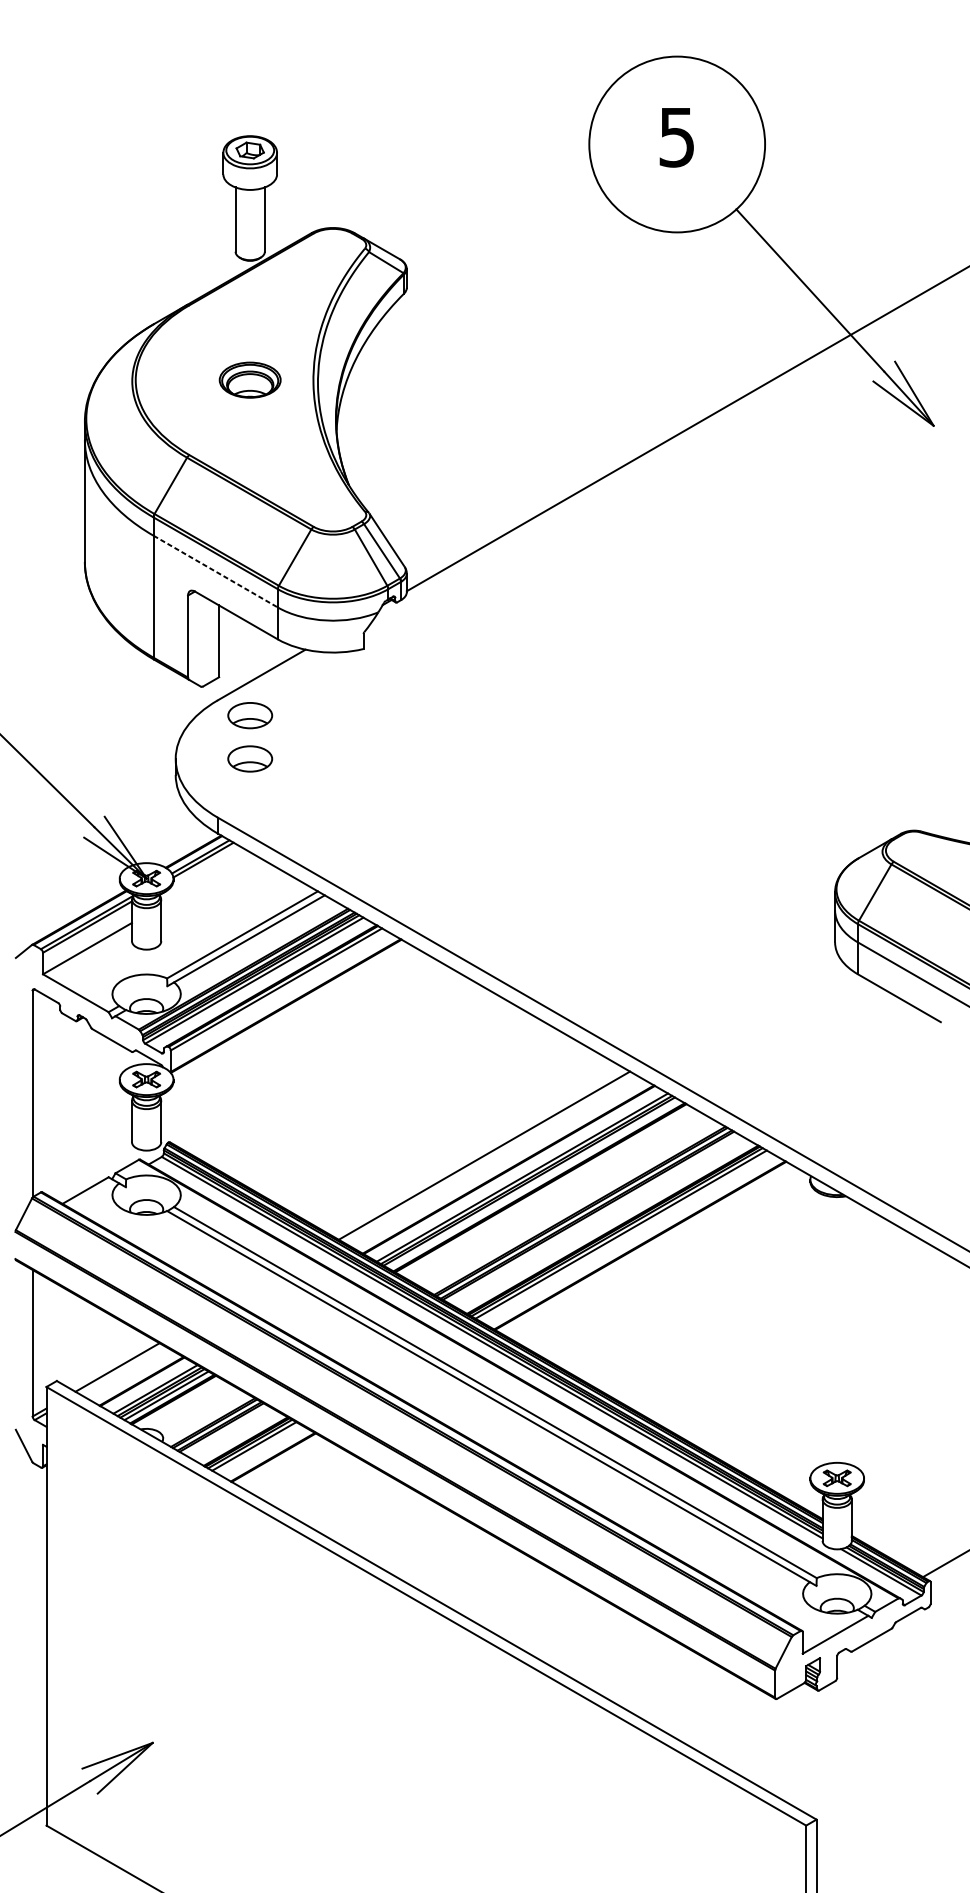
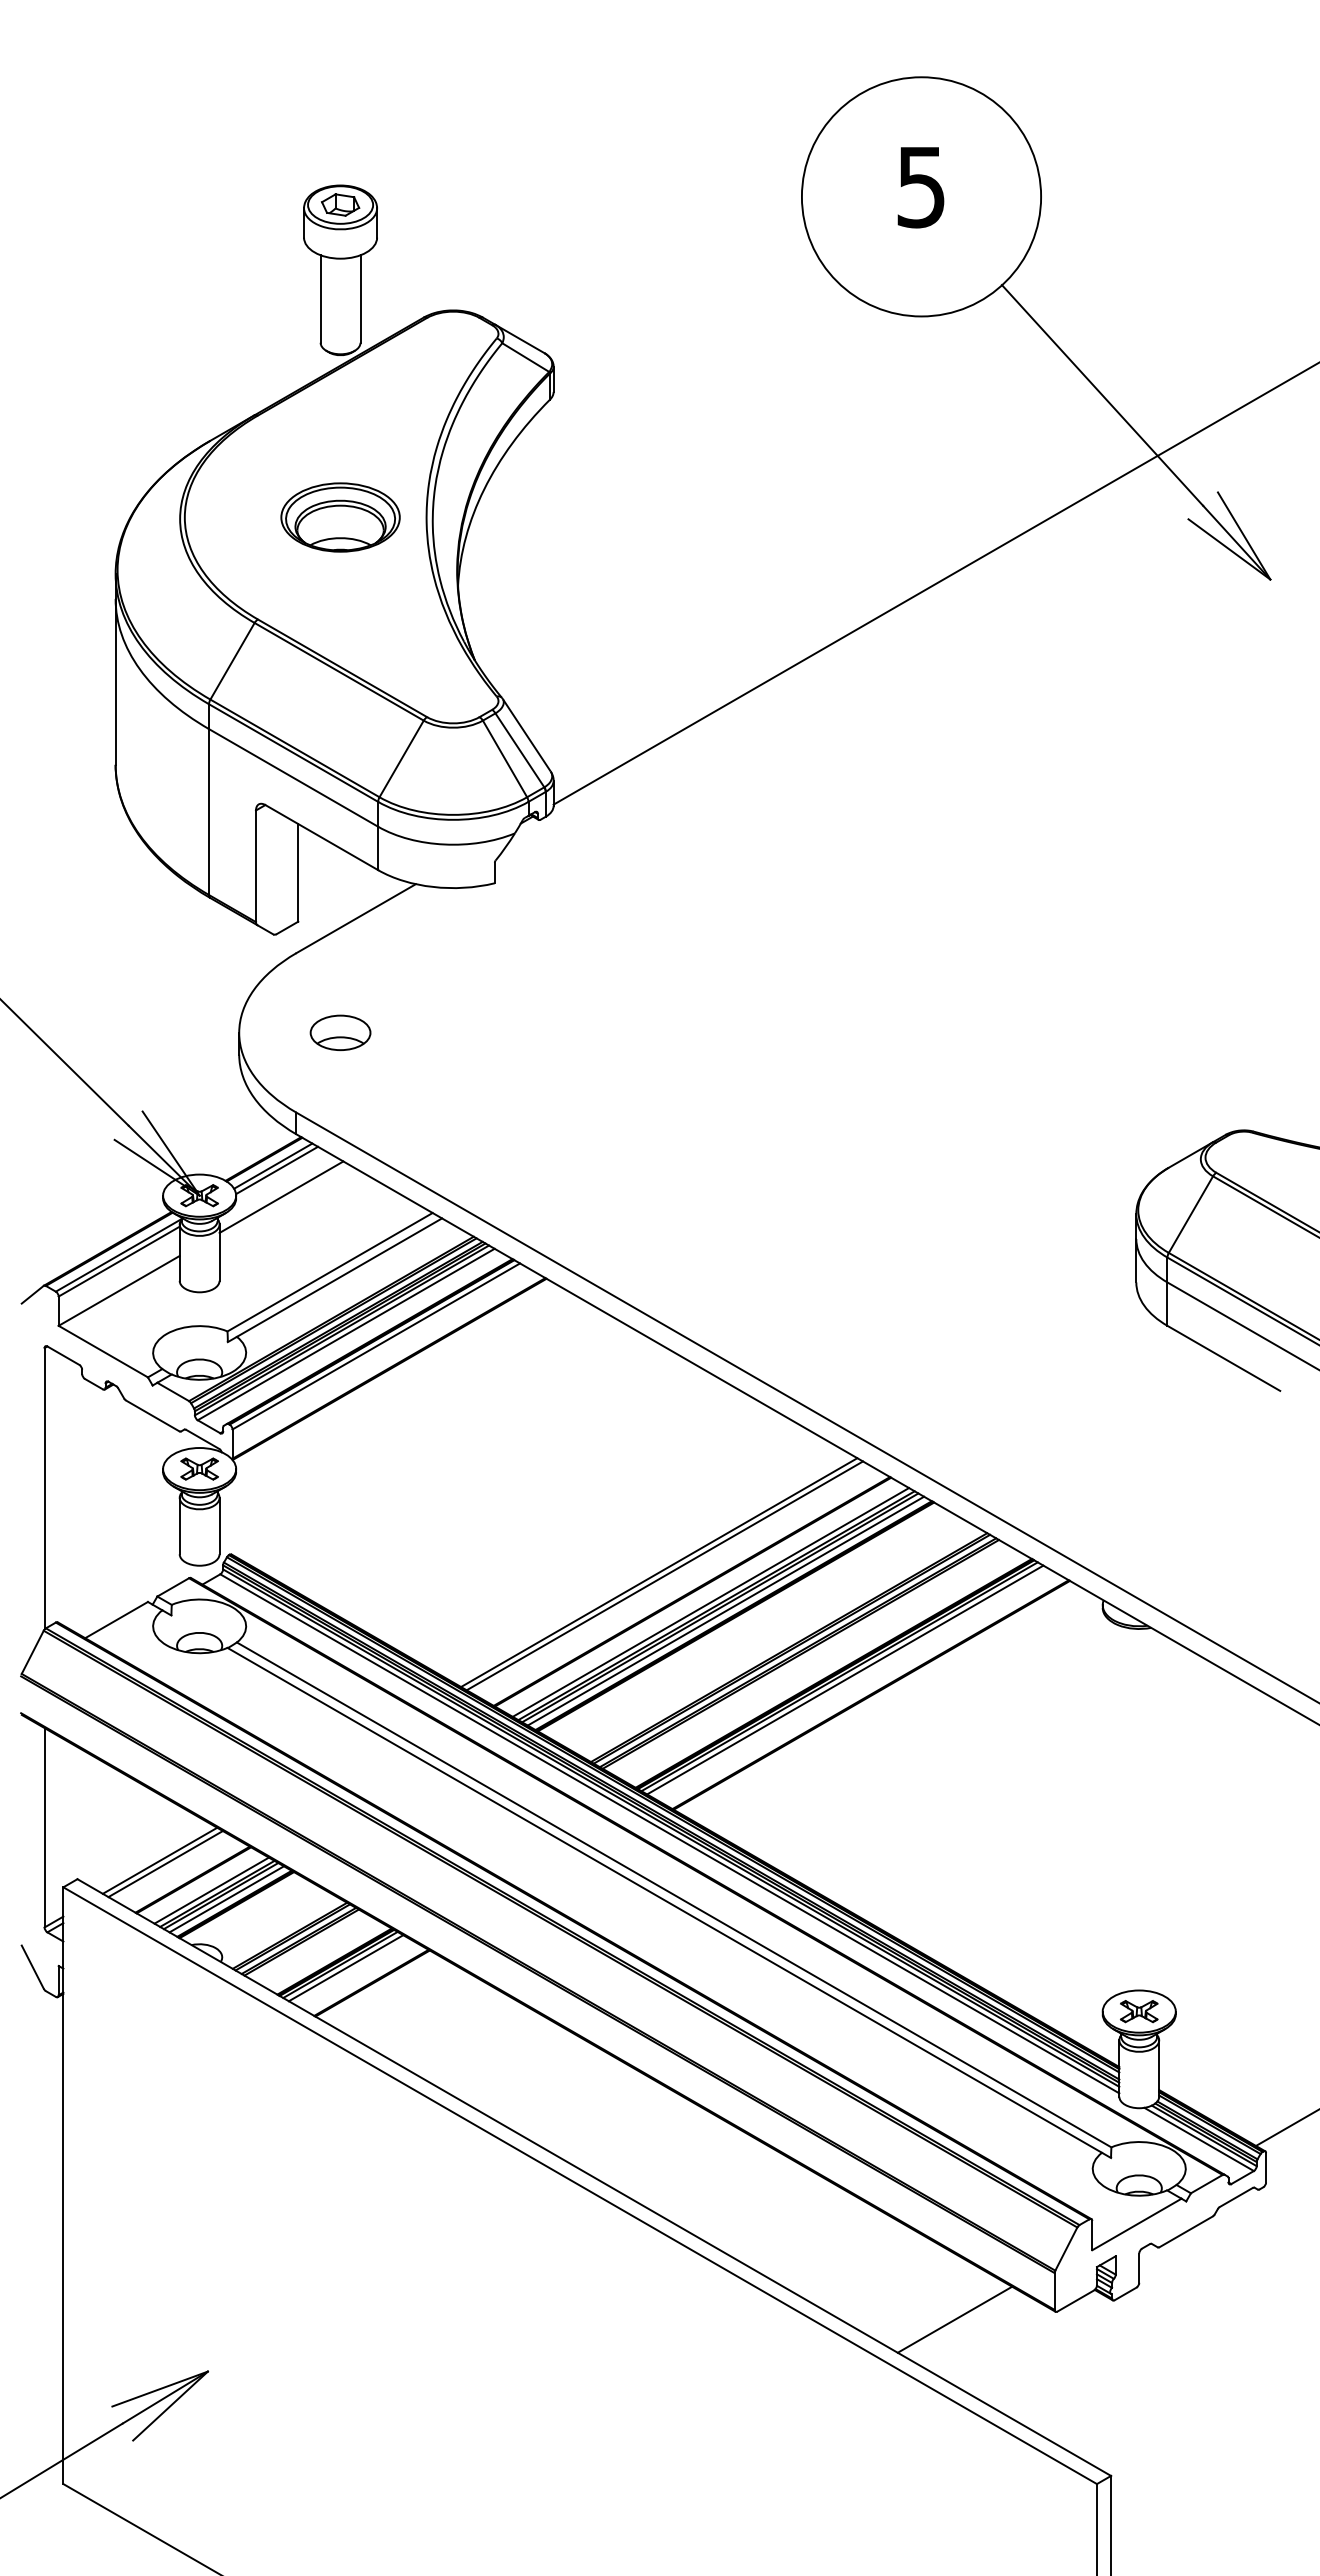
part: (250, 380) -> (340, 517), size x1.43
line: (215, 571) -> (293, 777), dashed -> solid
part: (250, 715) -> (340, 973), removed
line: (206, 879) -> (281, 1196), added
line: (488, 1157) -> (664, 1575), added
line: (533, 1183) -> (725, 1610), added
line: (121, 1370) -> (165, 1864), added
line: (701, 1704) -> (954, 2319), added

